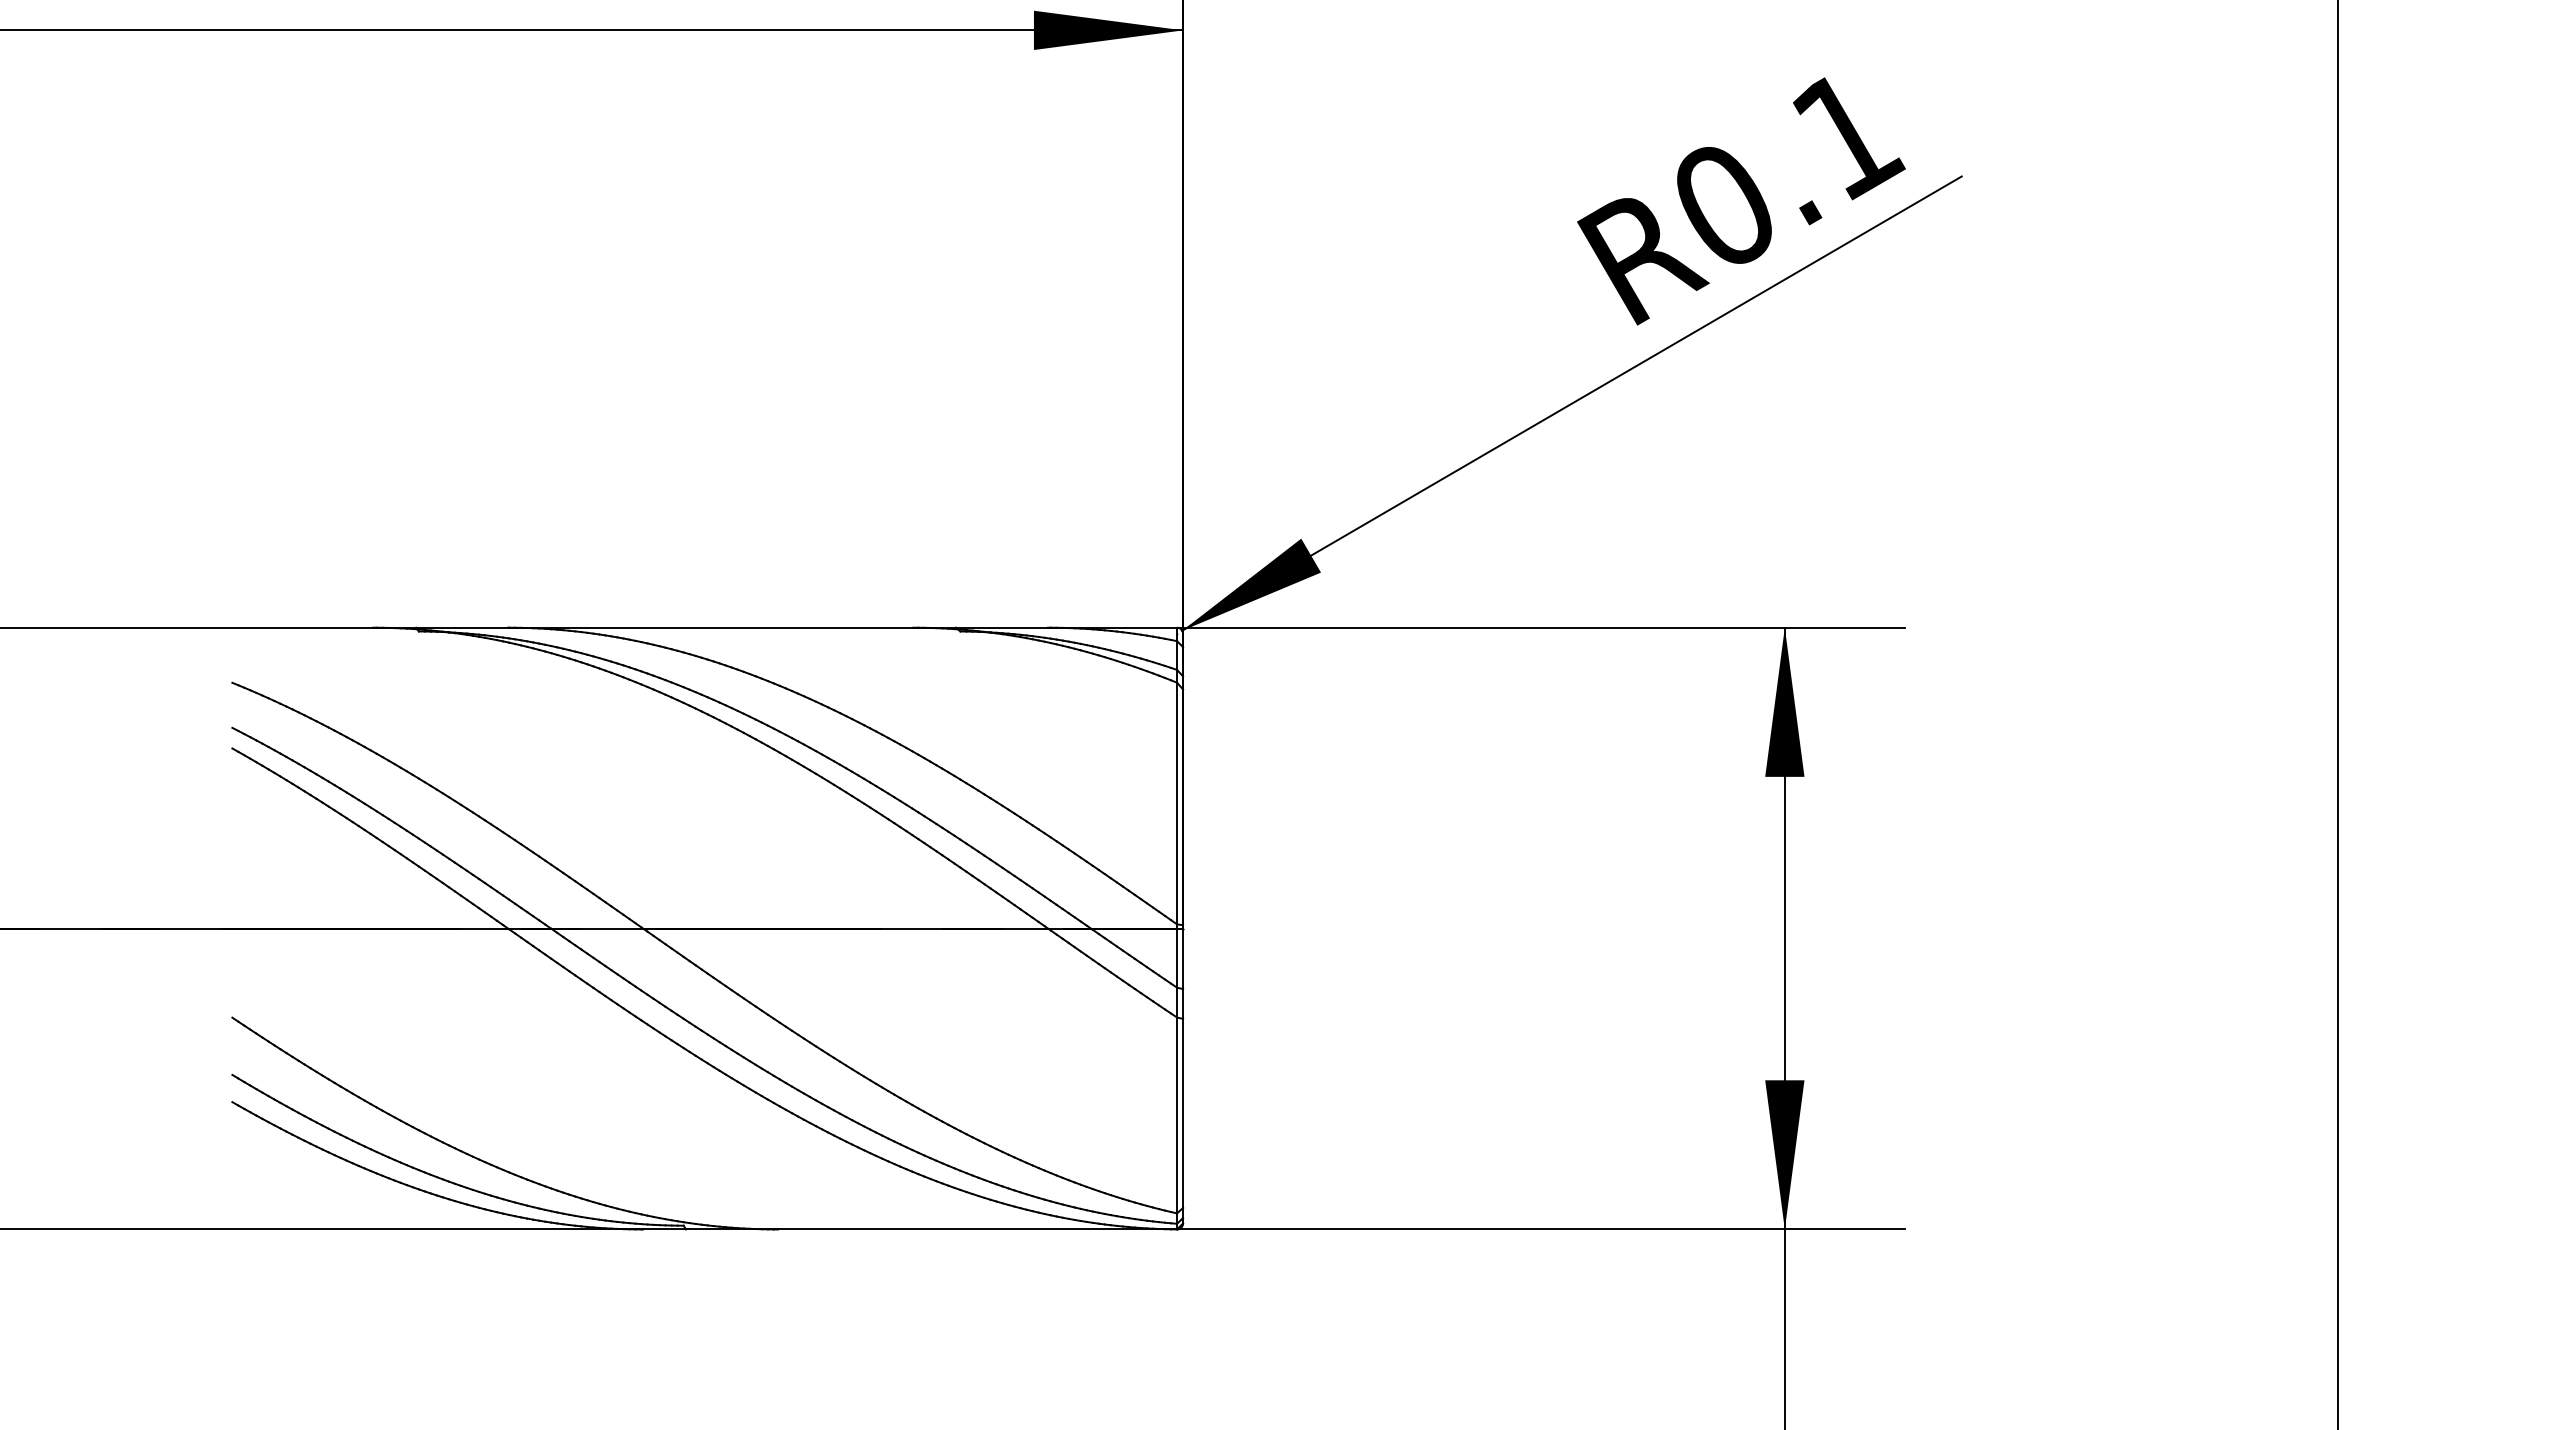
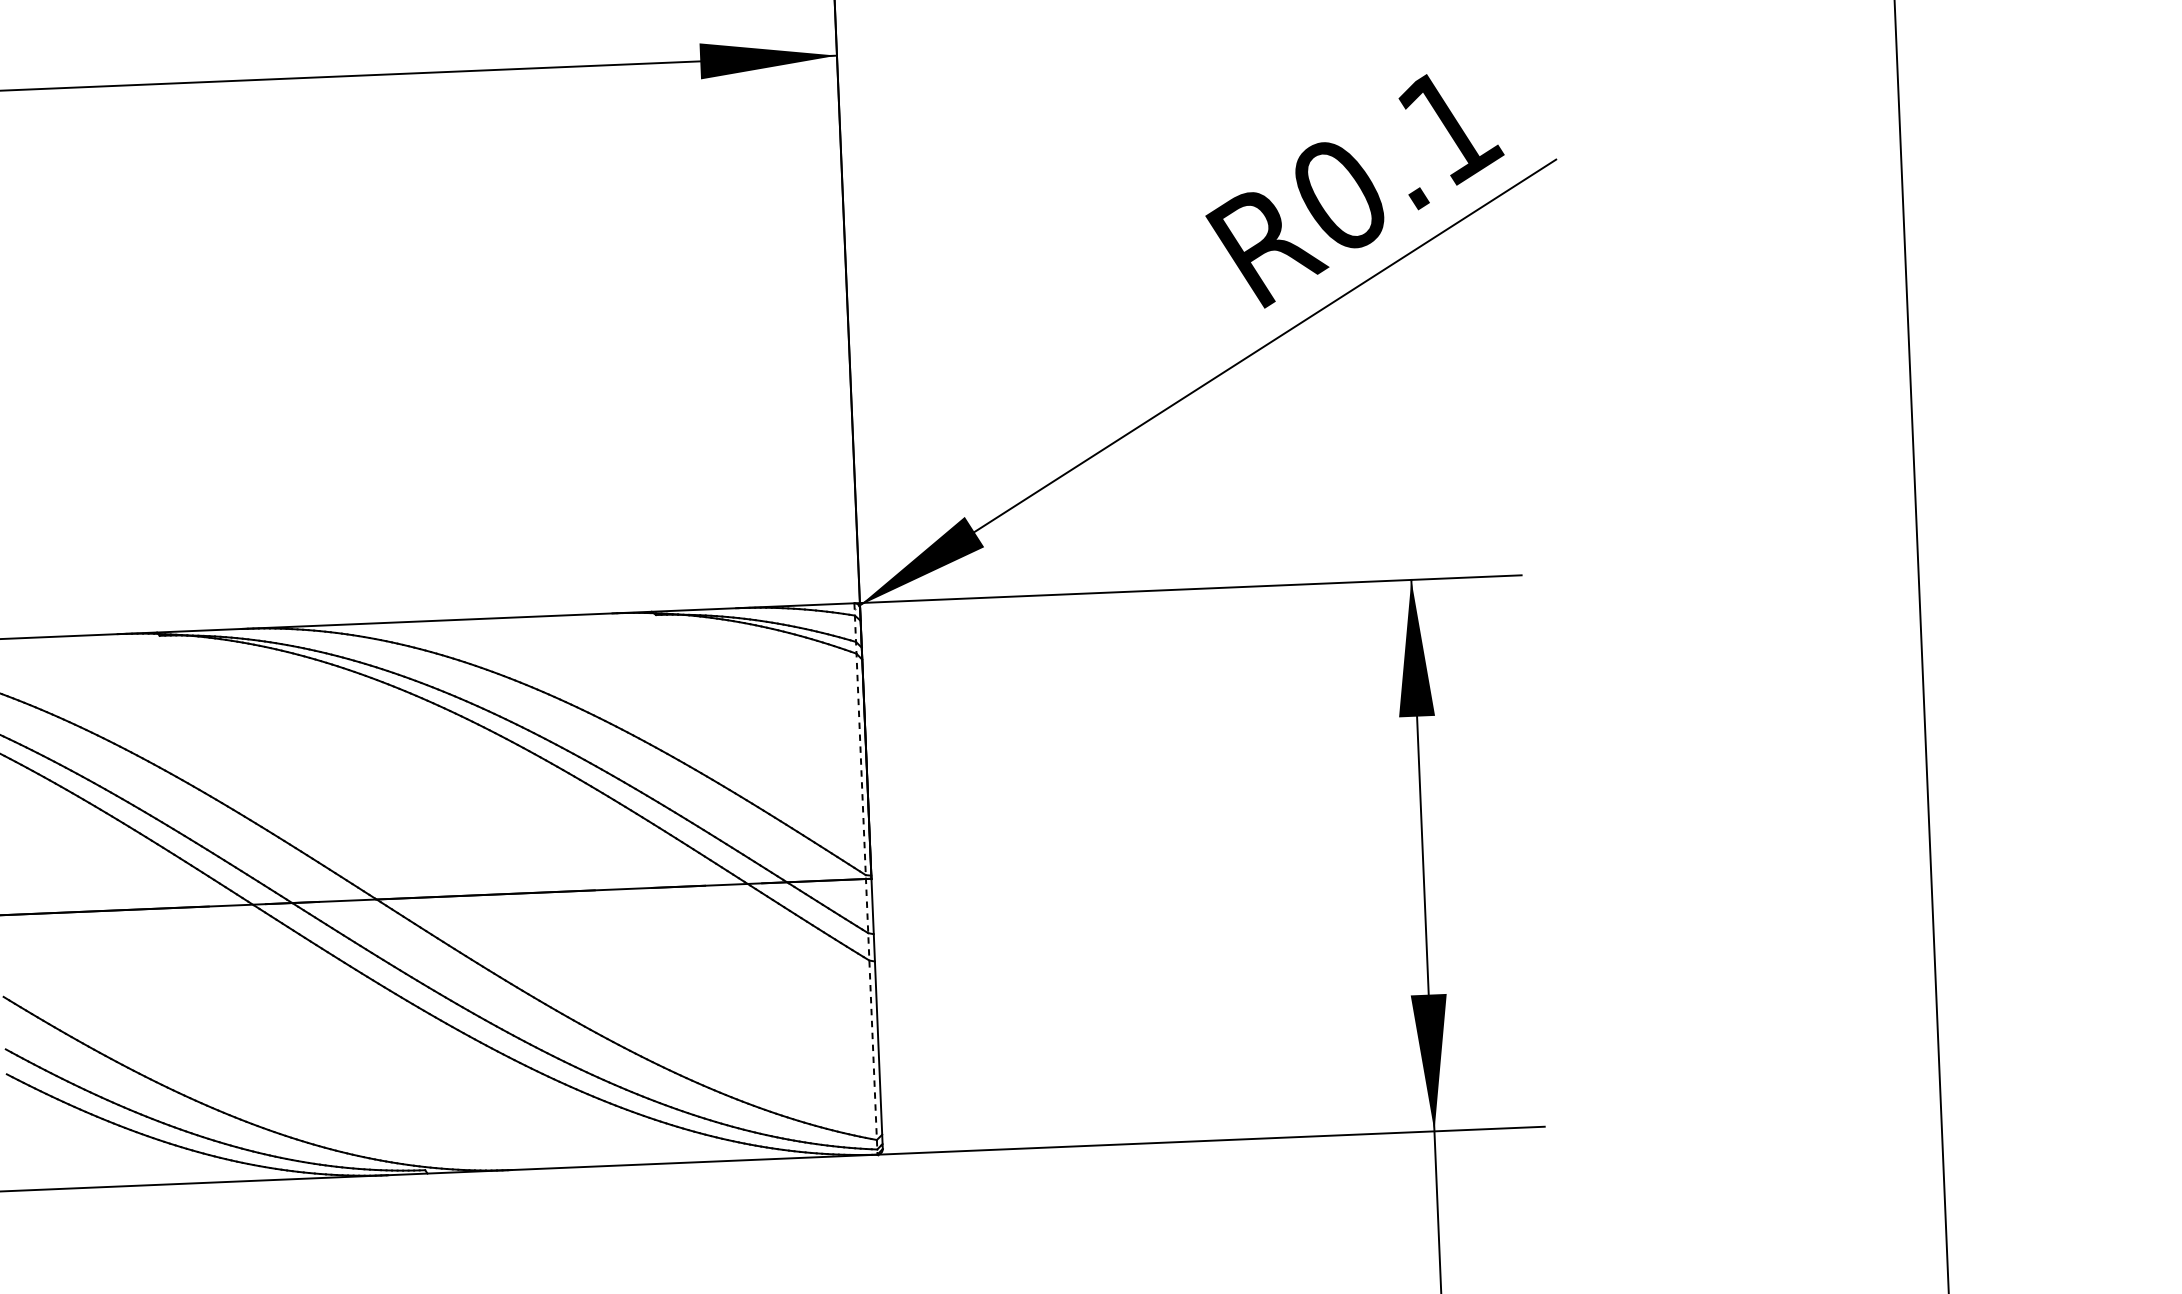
line: (1177, 928) -> (866, 878), solid -> dashed

